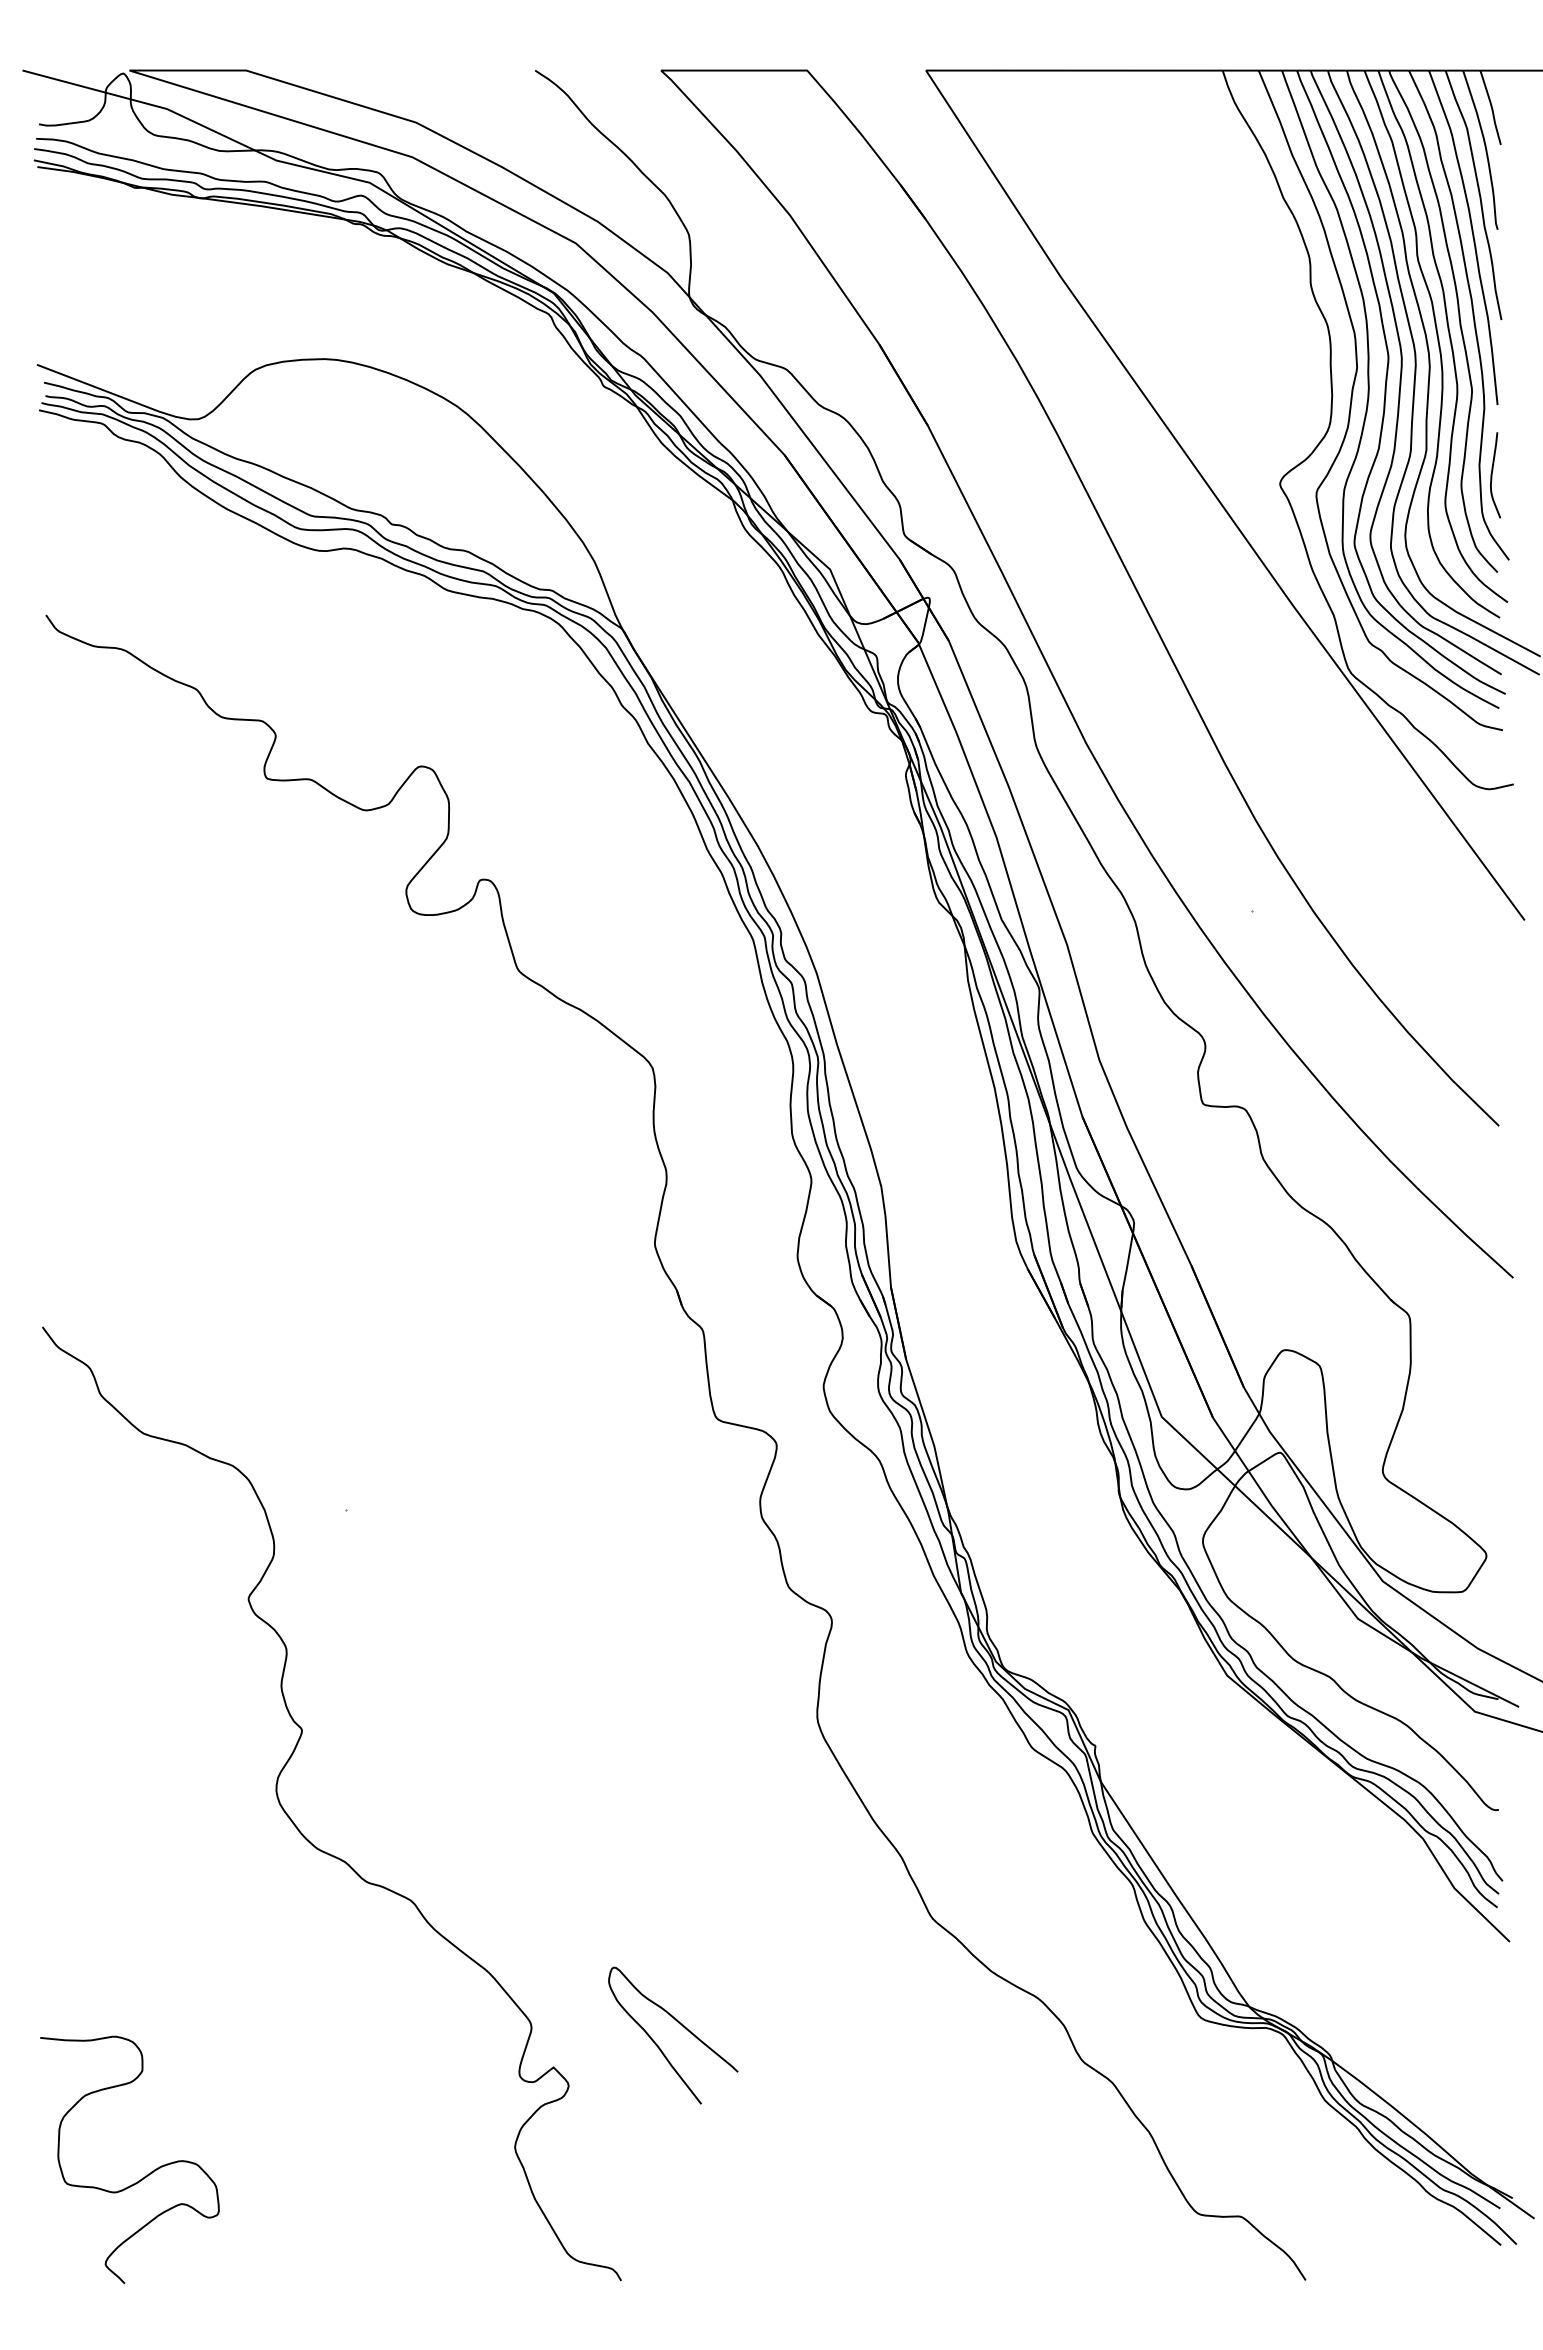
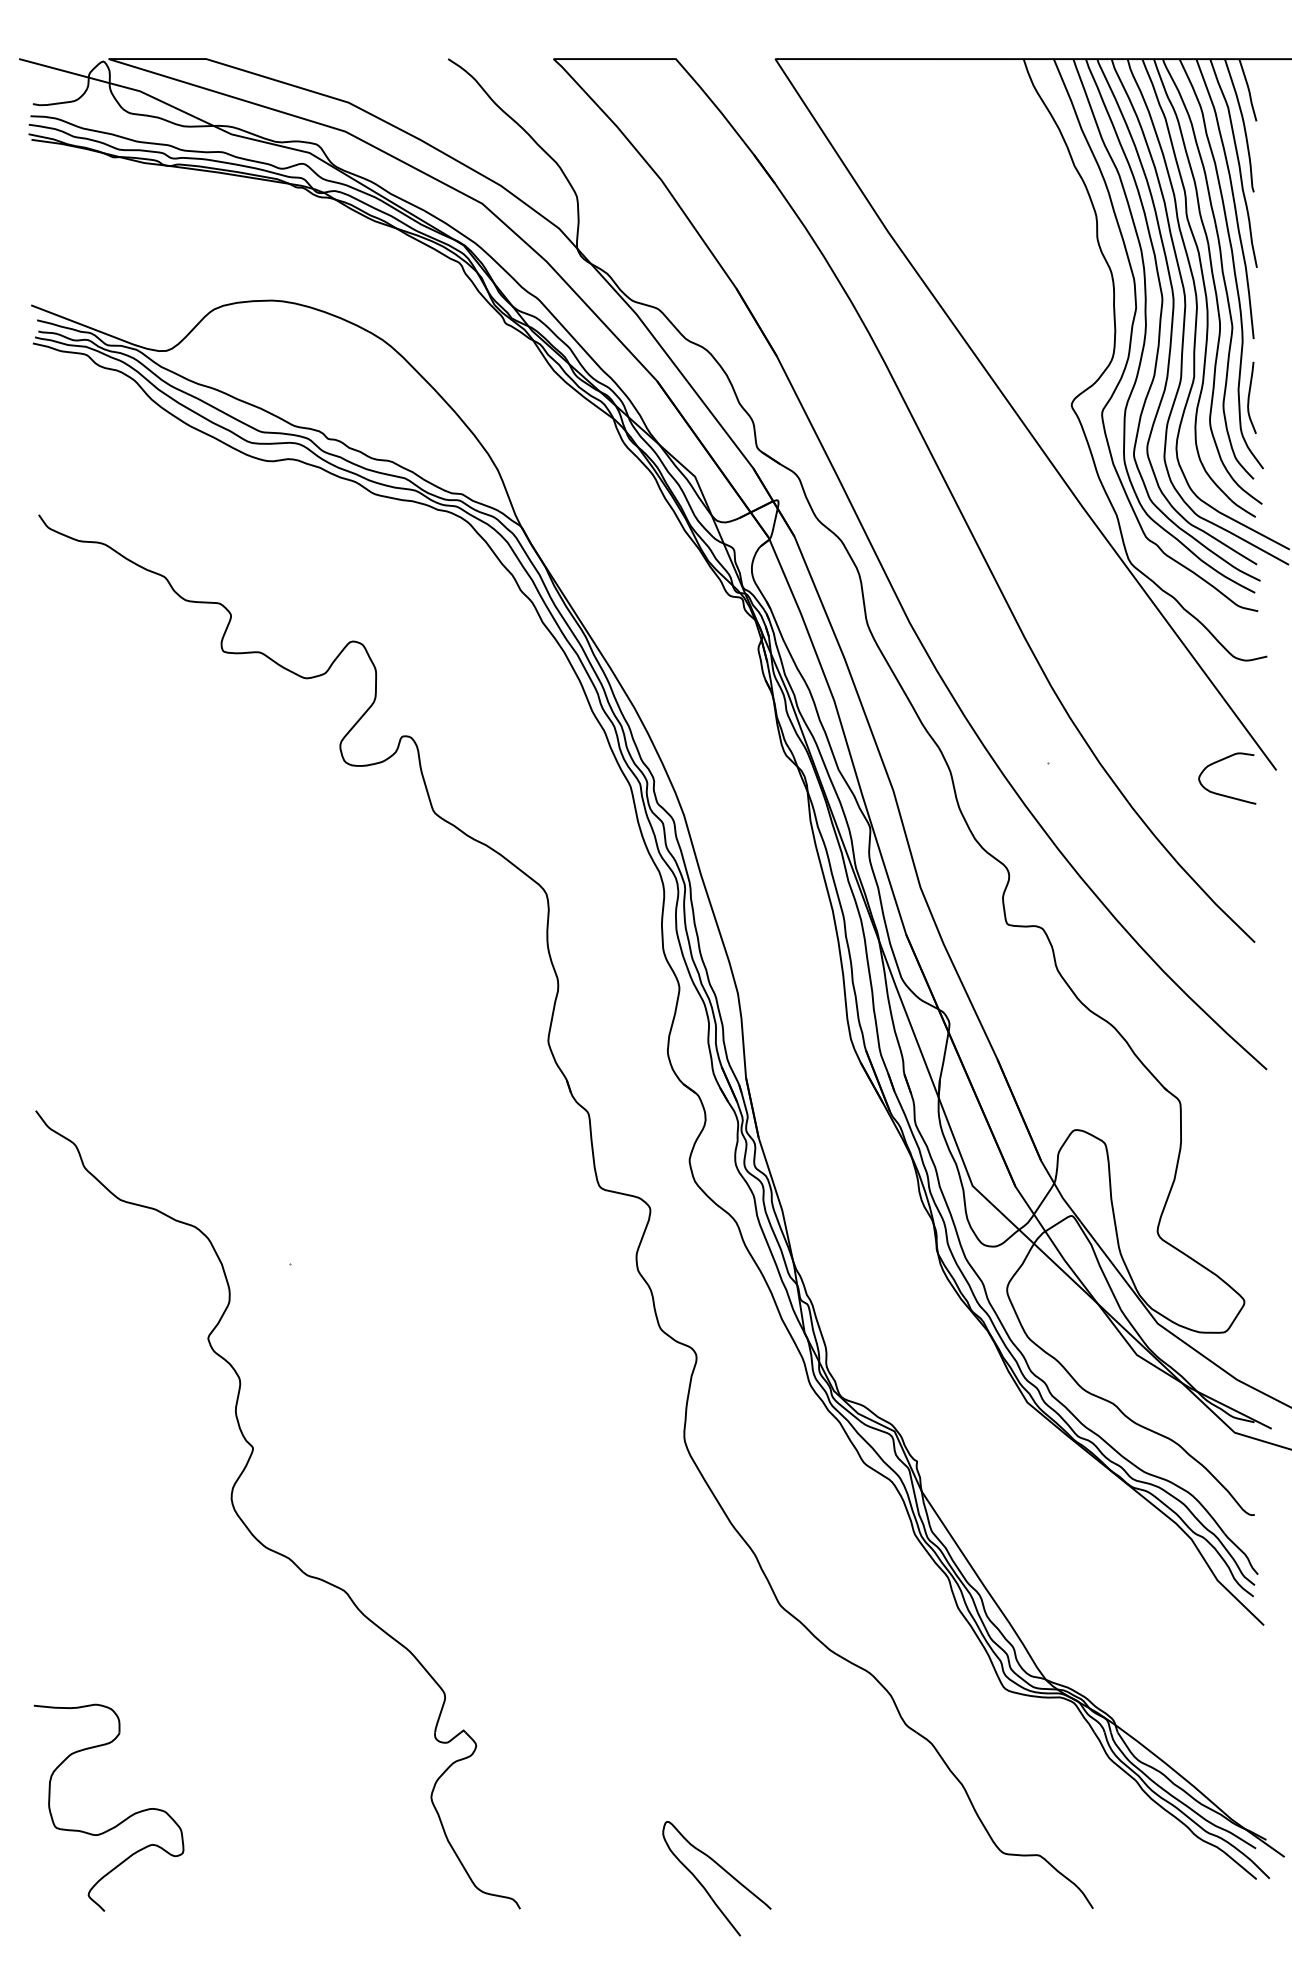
curve: (1462, 949) -> (1224, 794), added
curve: (682, 2026) -> (724, 1871), moved

